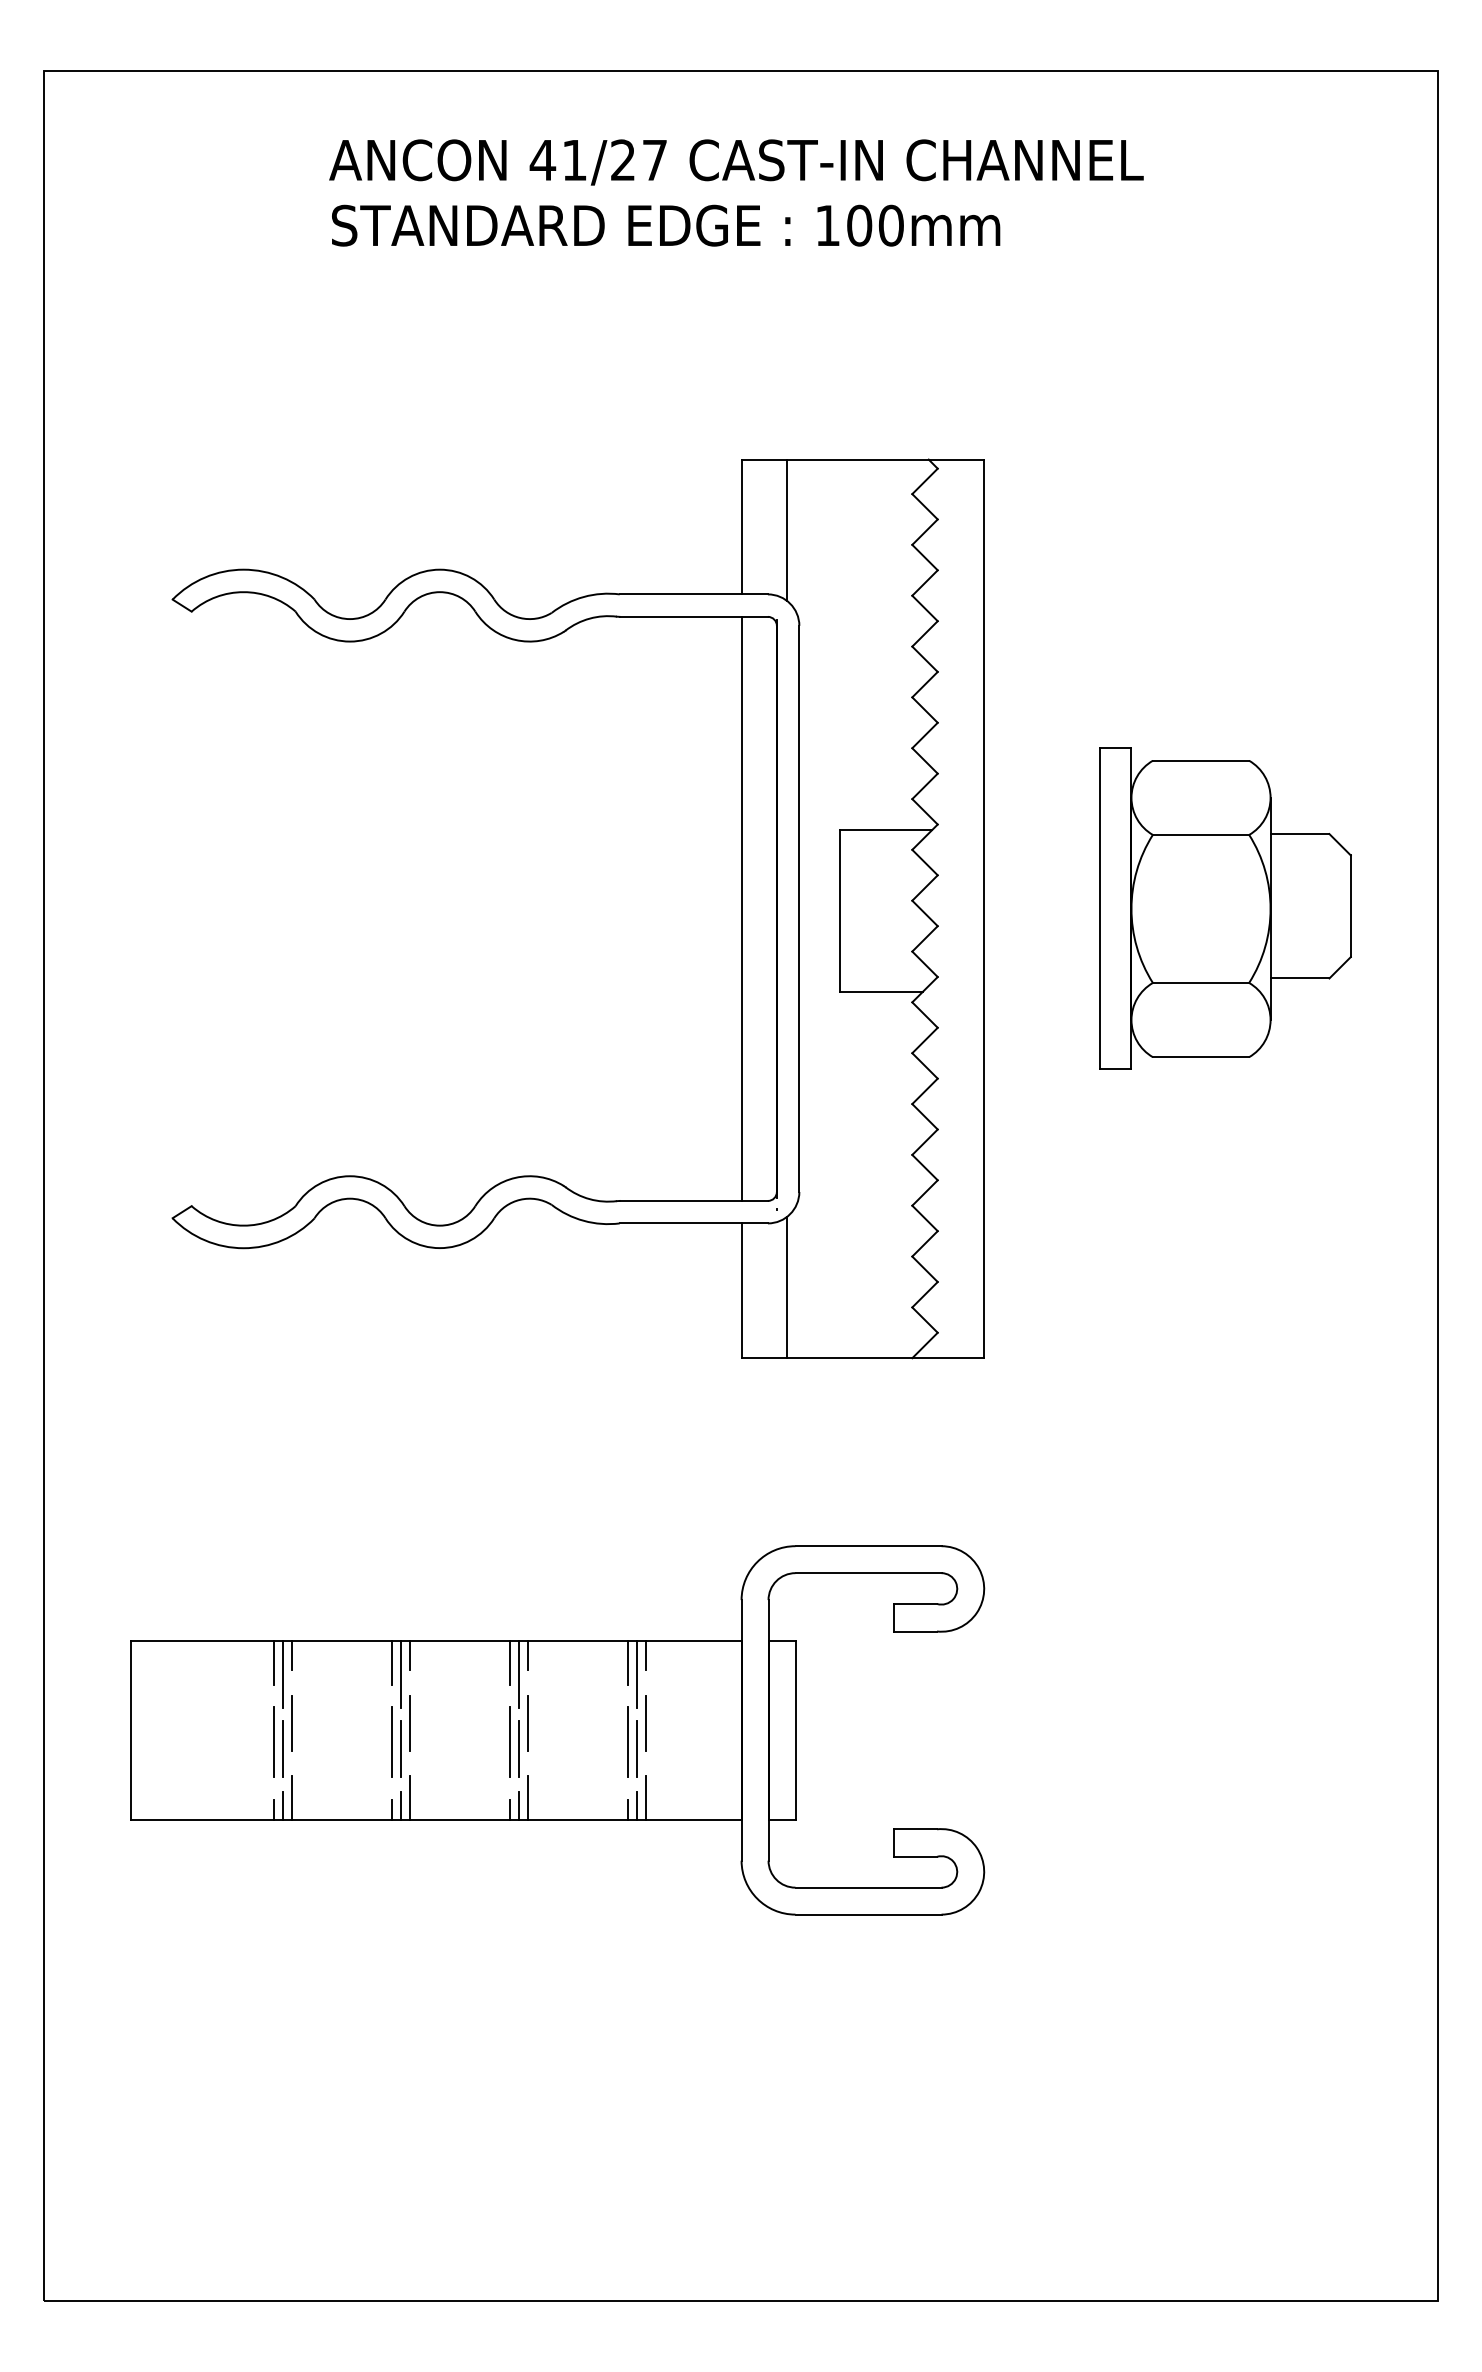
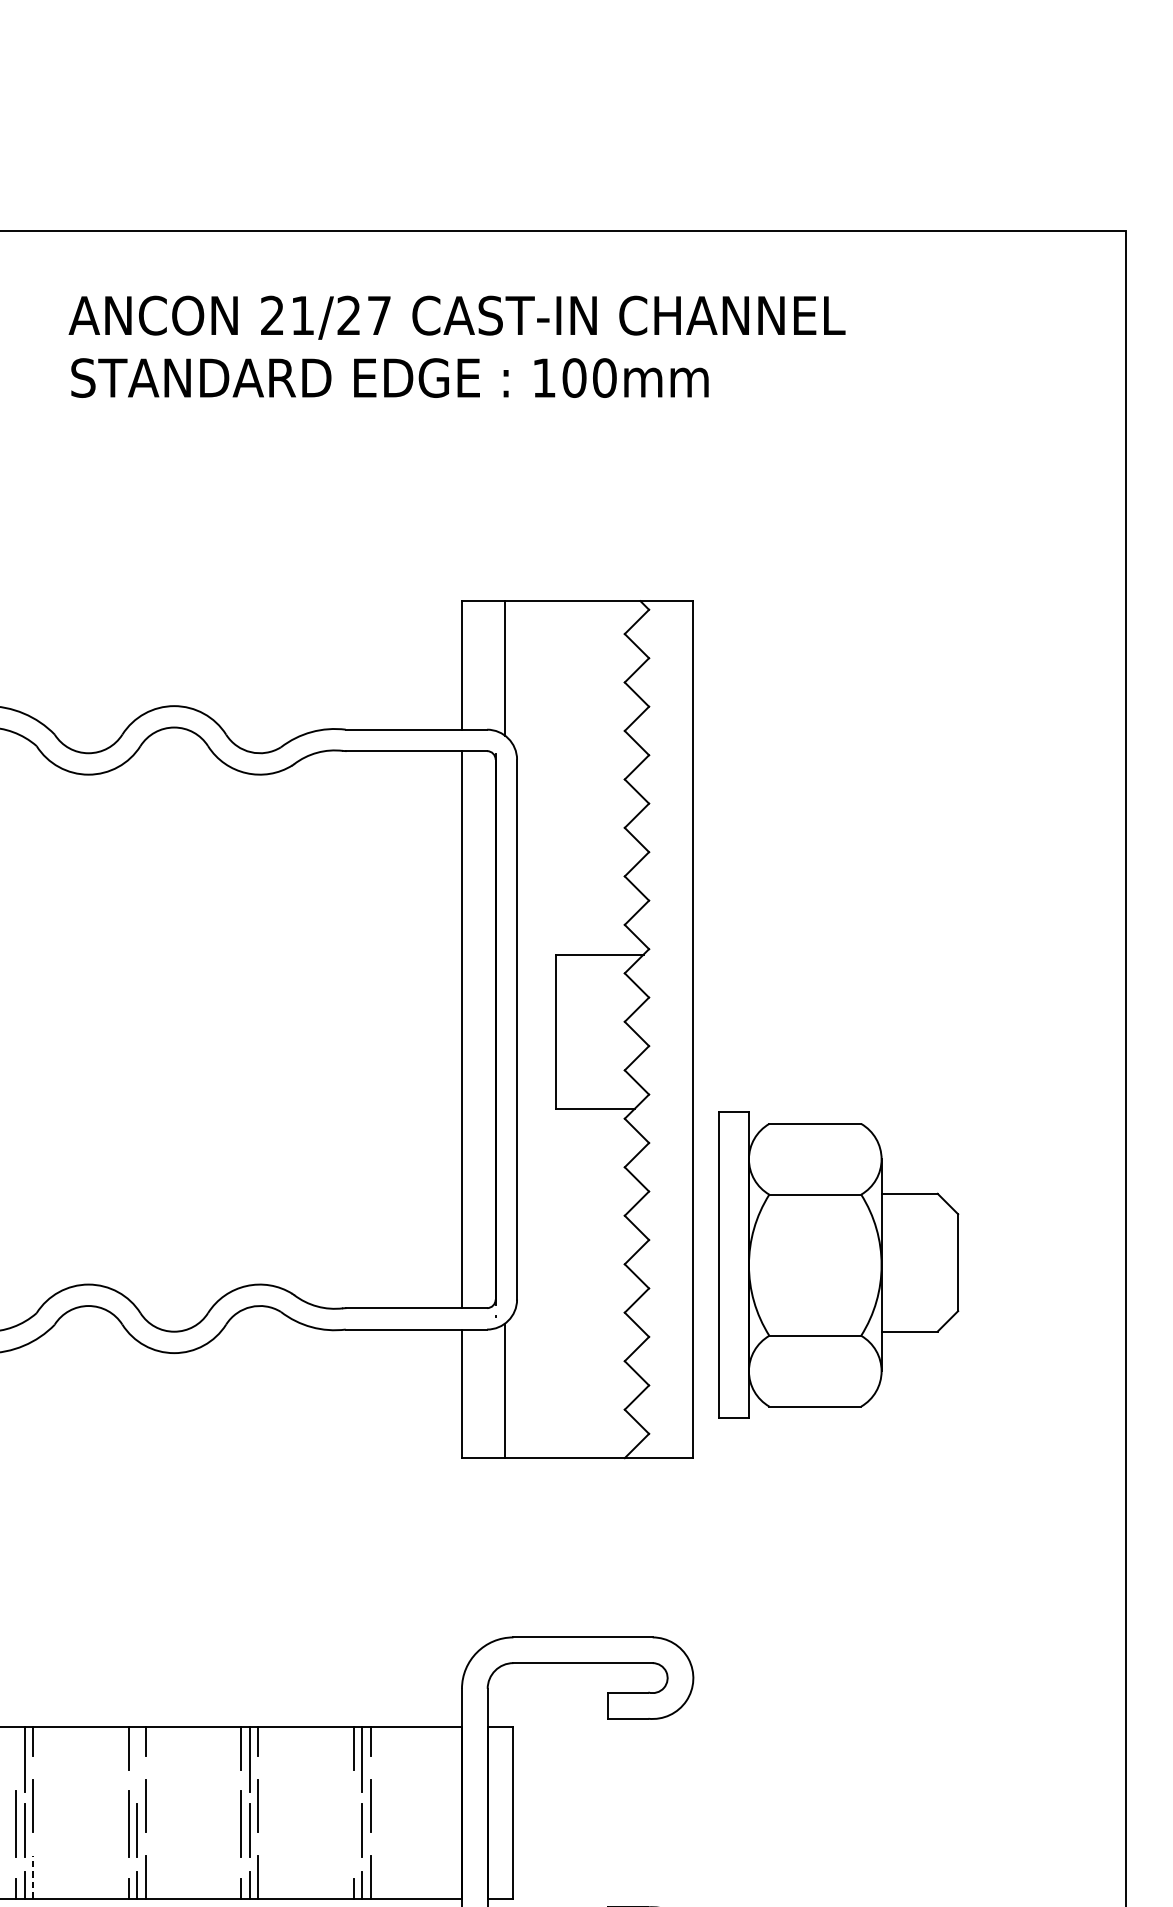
text: (542, 159) -> (272, 314), 41/27 -> 21/27
part: (1225, 908) -> (838, 1264), moved
line: (273, 1662) -> (15, 1748), removed
line: (400, 1674) -> (136, 1759), removed
line: (627, 1741) -> (353, 1823), removed
line: (291, 1797) -> (32, 1877), solid -> dashed

